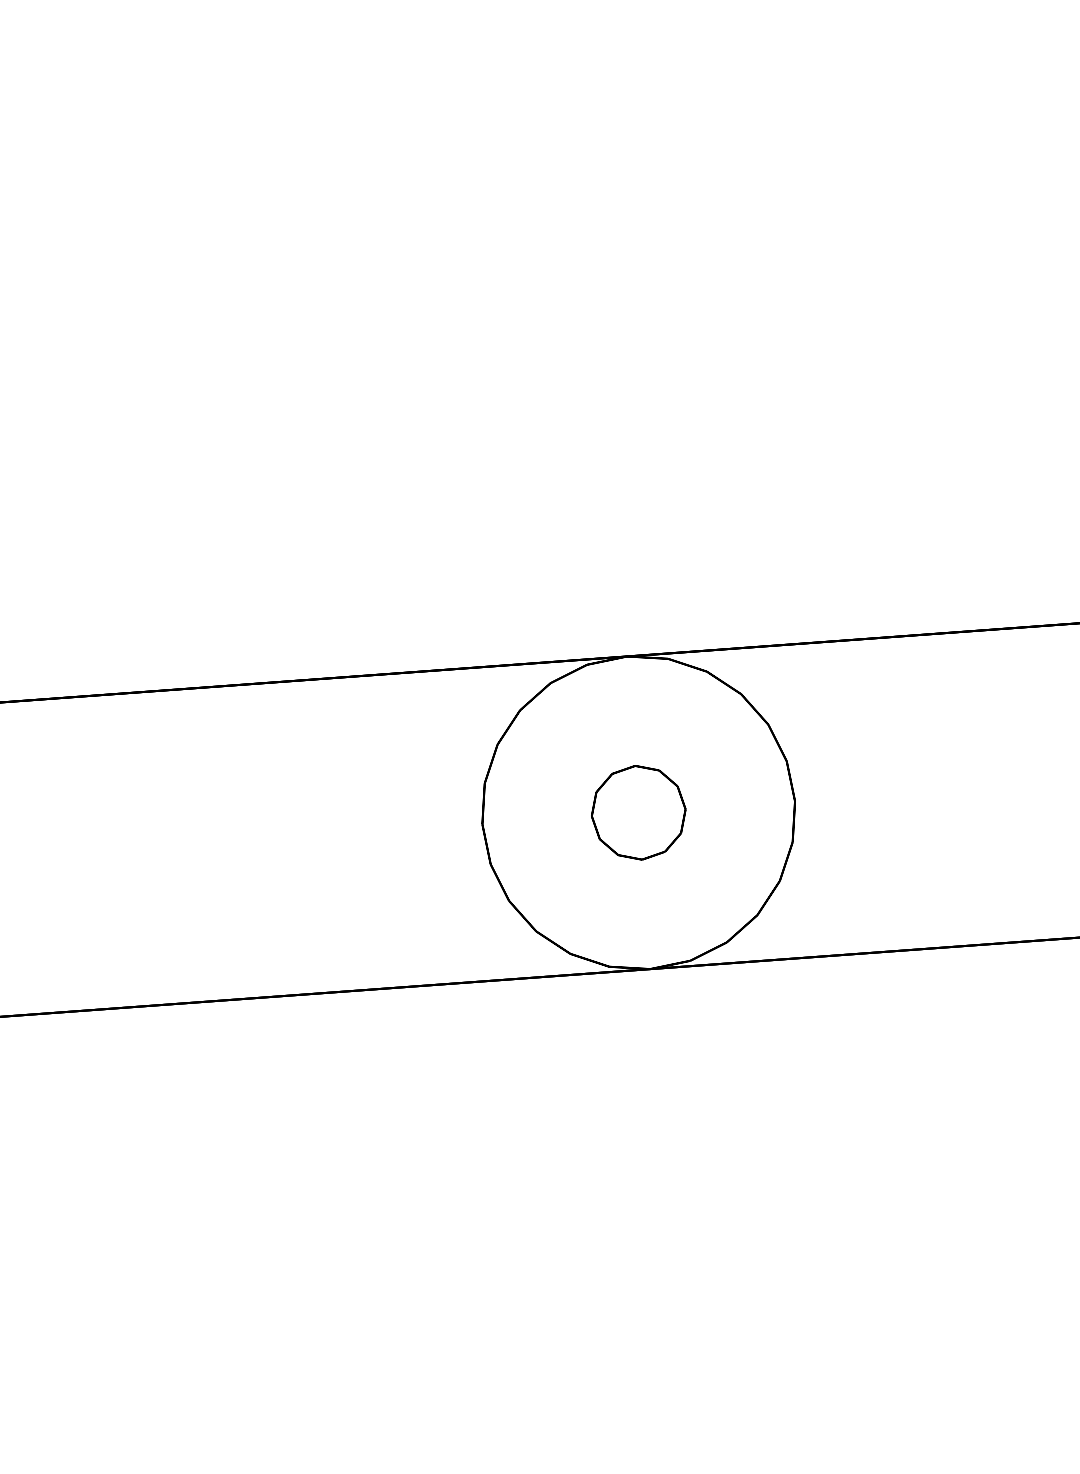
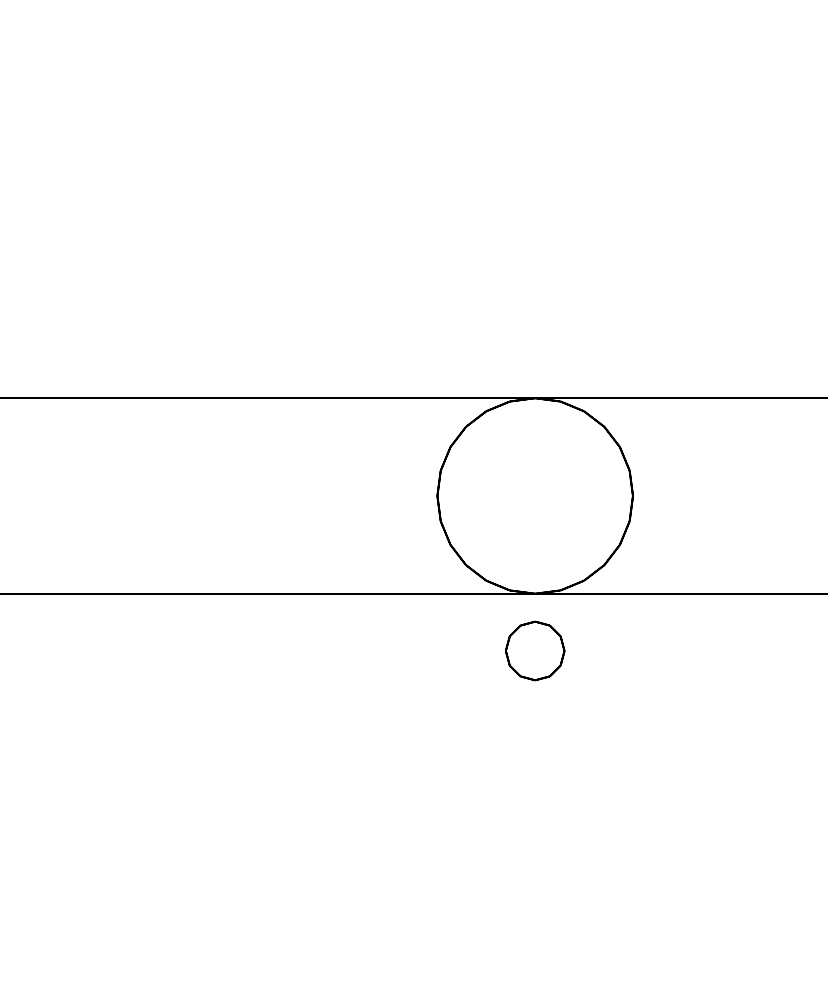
part: (639, 811) -> (535, 650), moved

